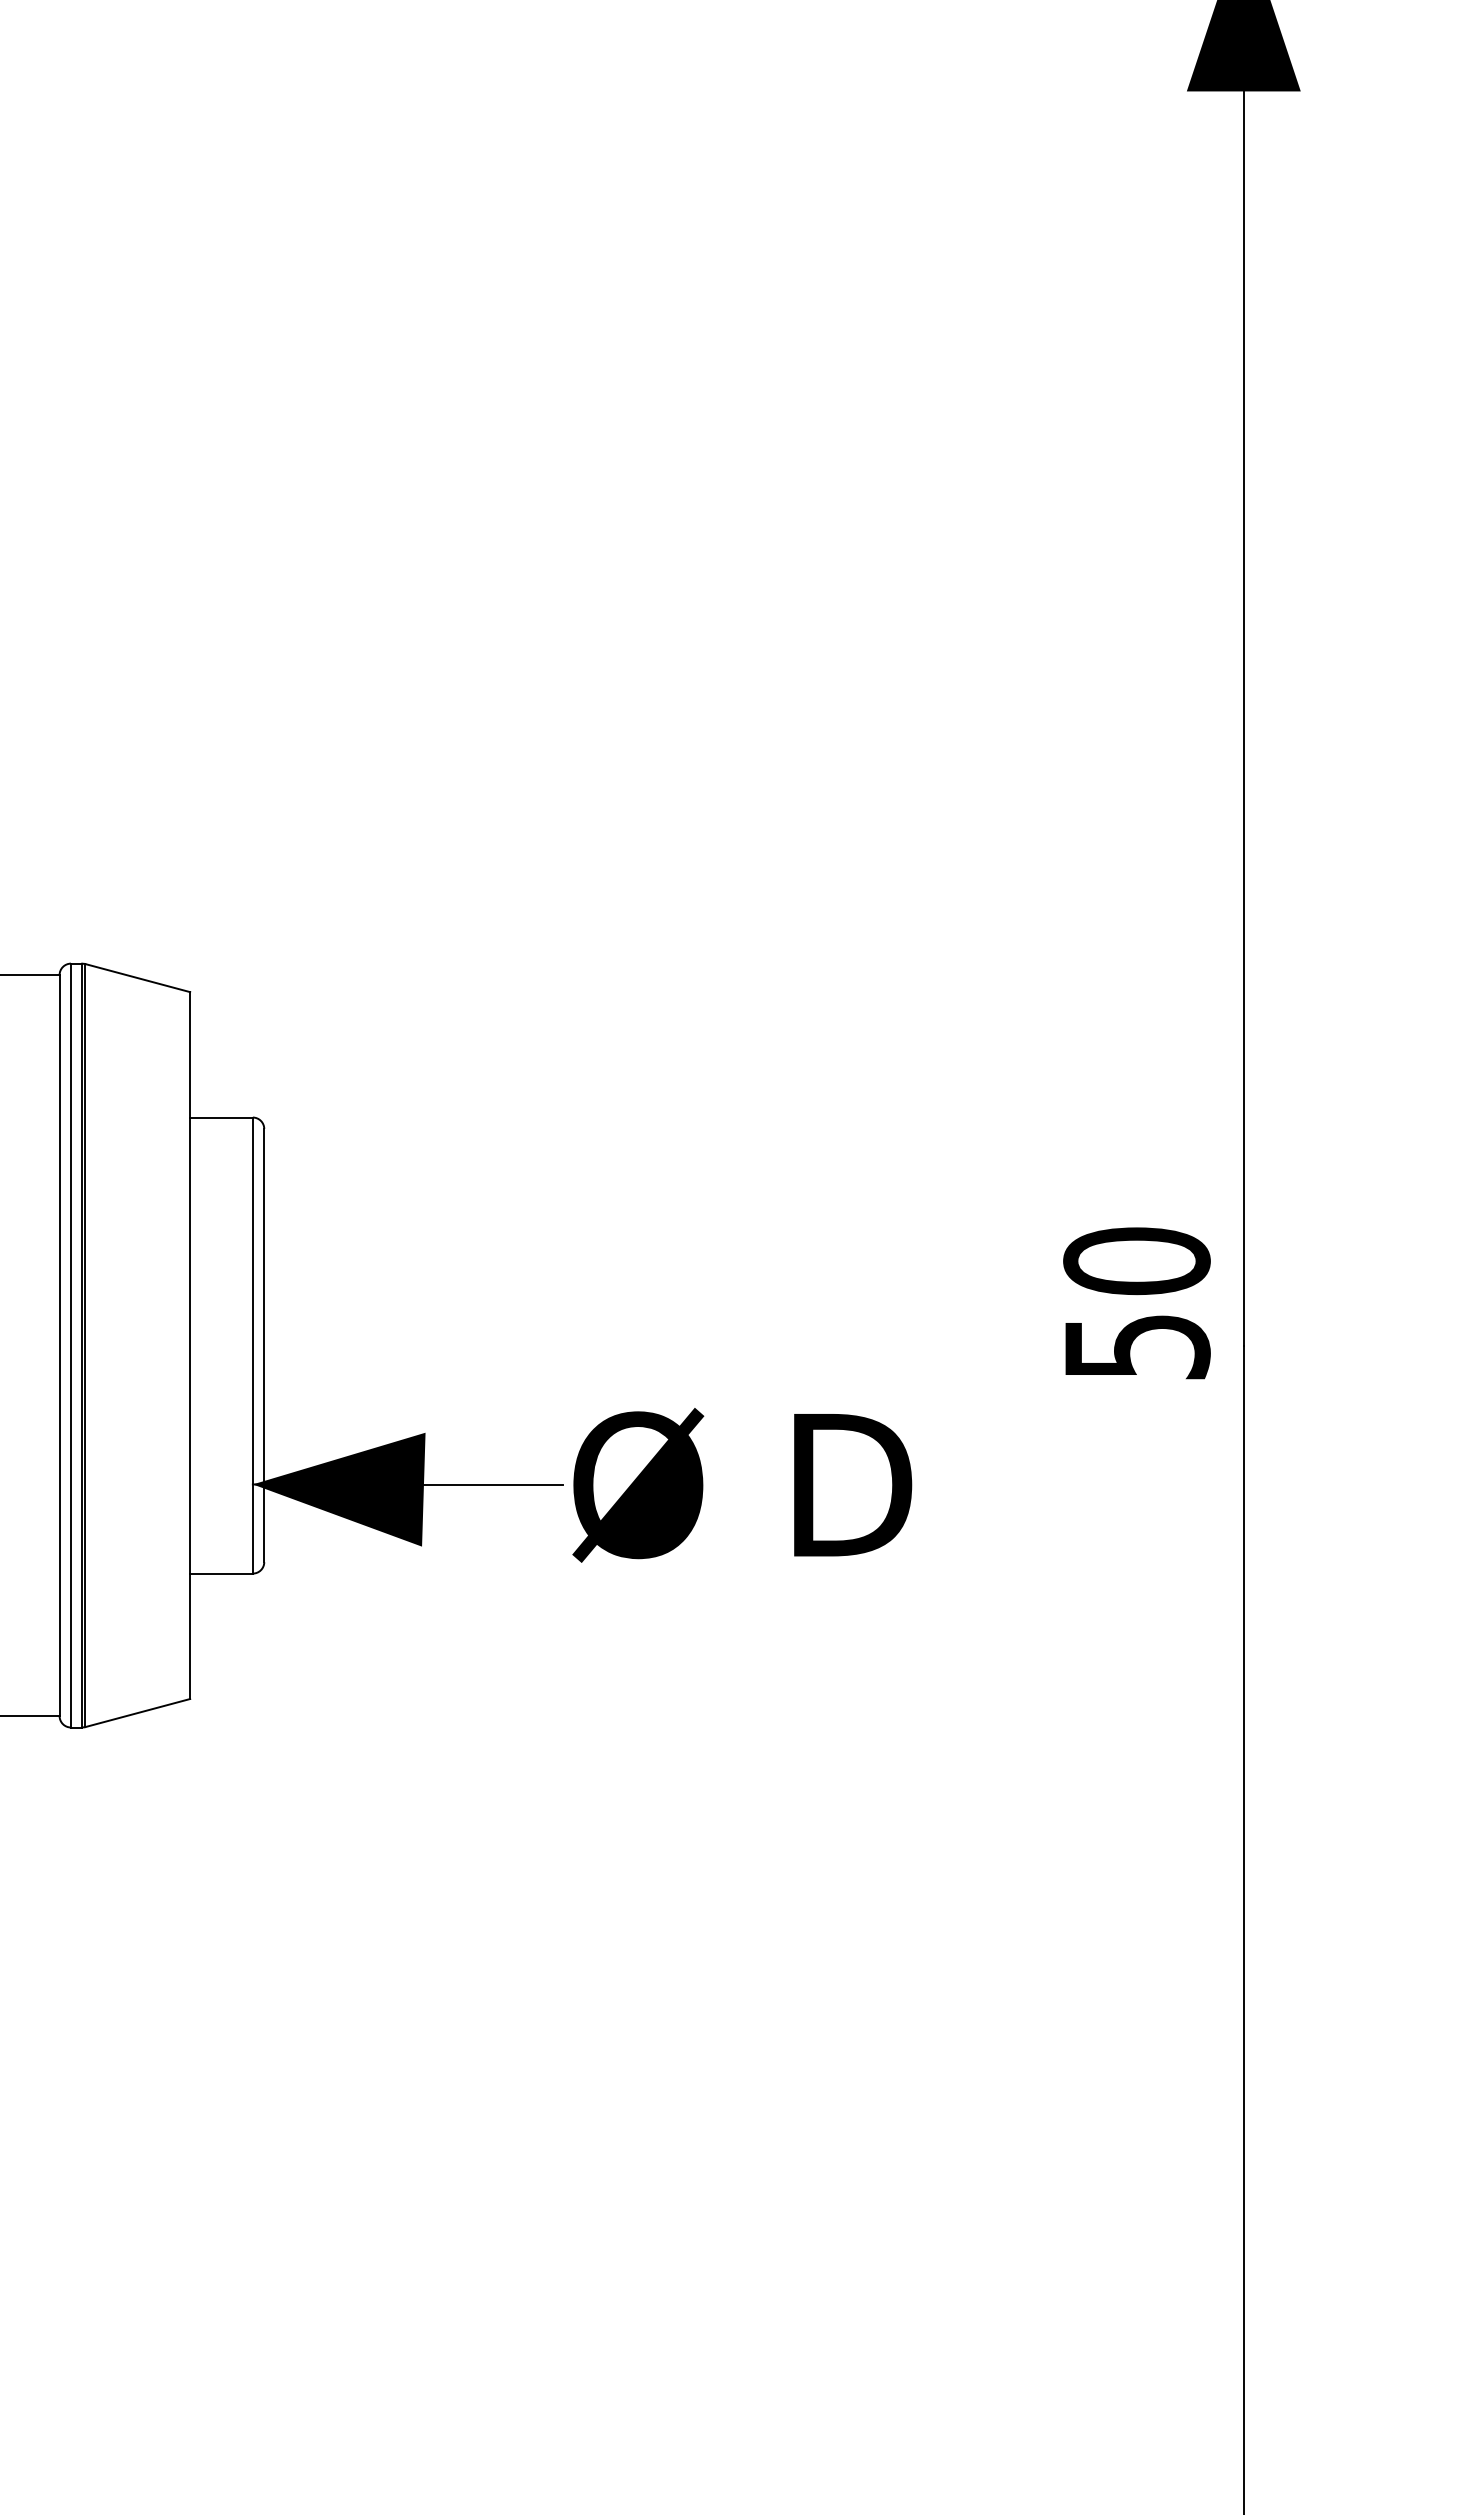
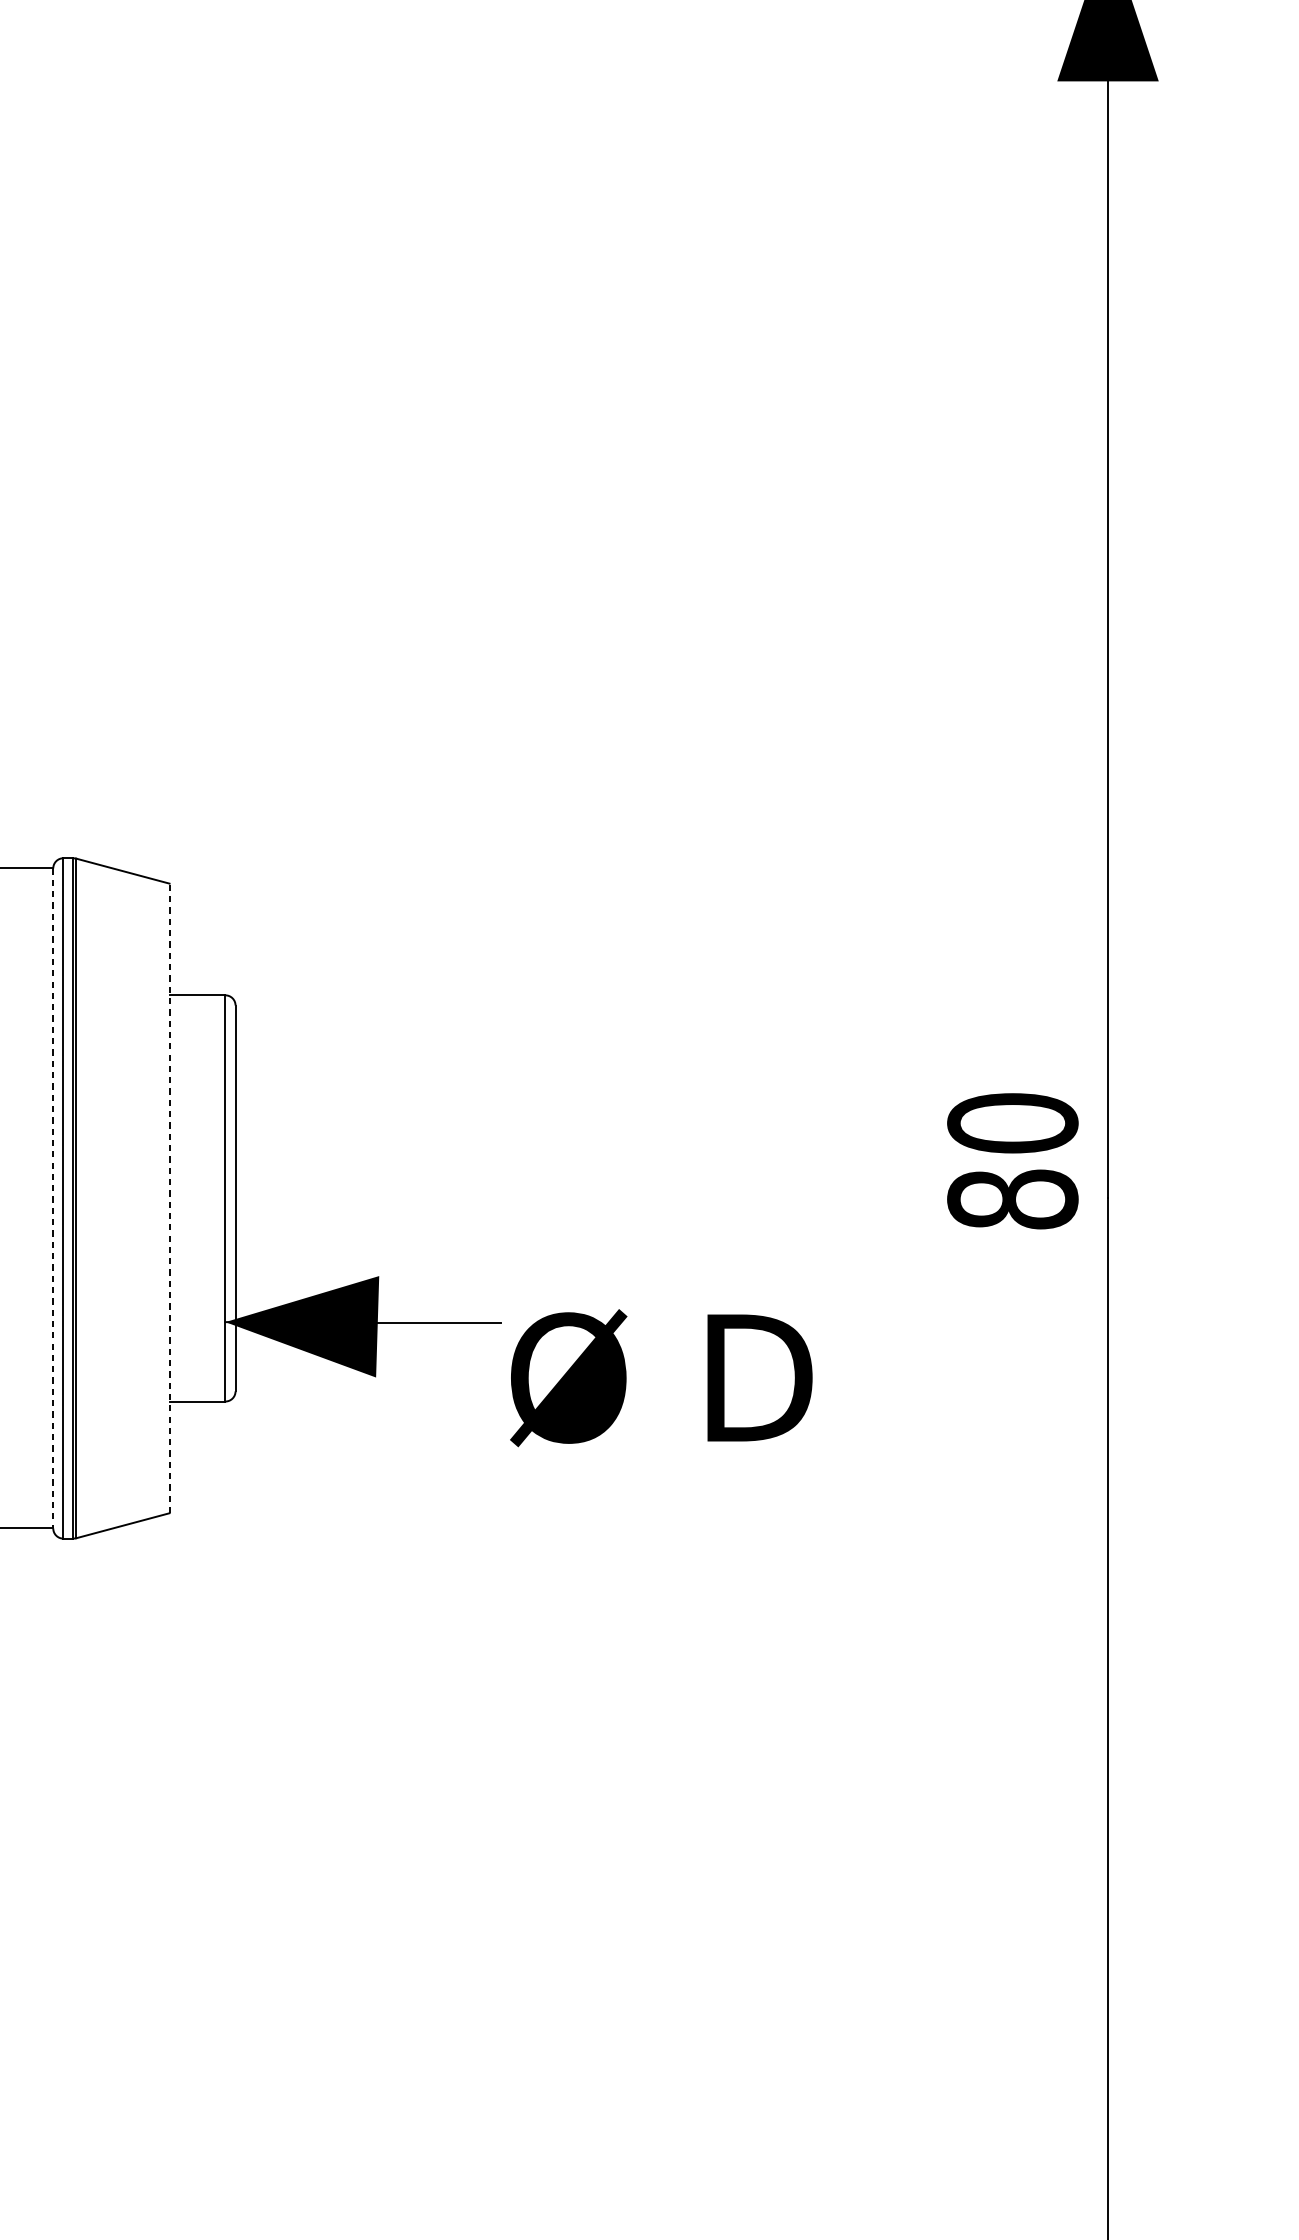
line: (59, 1345) -> (53, 1198), solid -> dashed
line: (190, 1345) -> (169, 1198), solid -> dashed
text: (1136, 1346) -> (1012, 1199), 50 -> 80
text: (742, 1485) -> (661, 1378), moved

